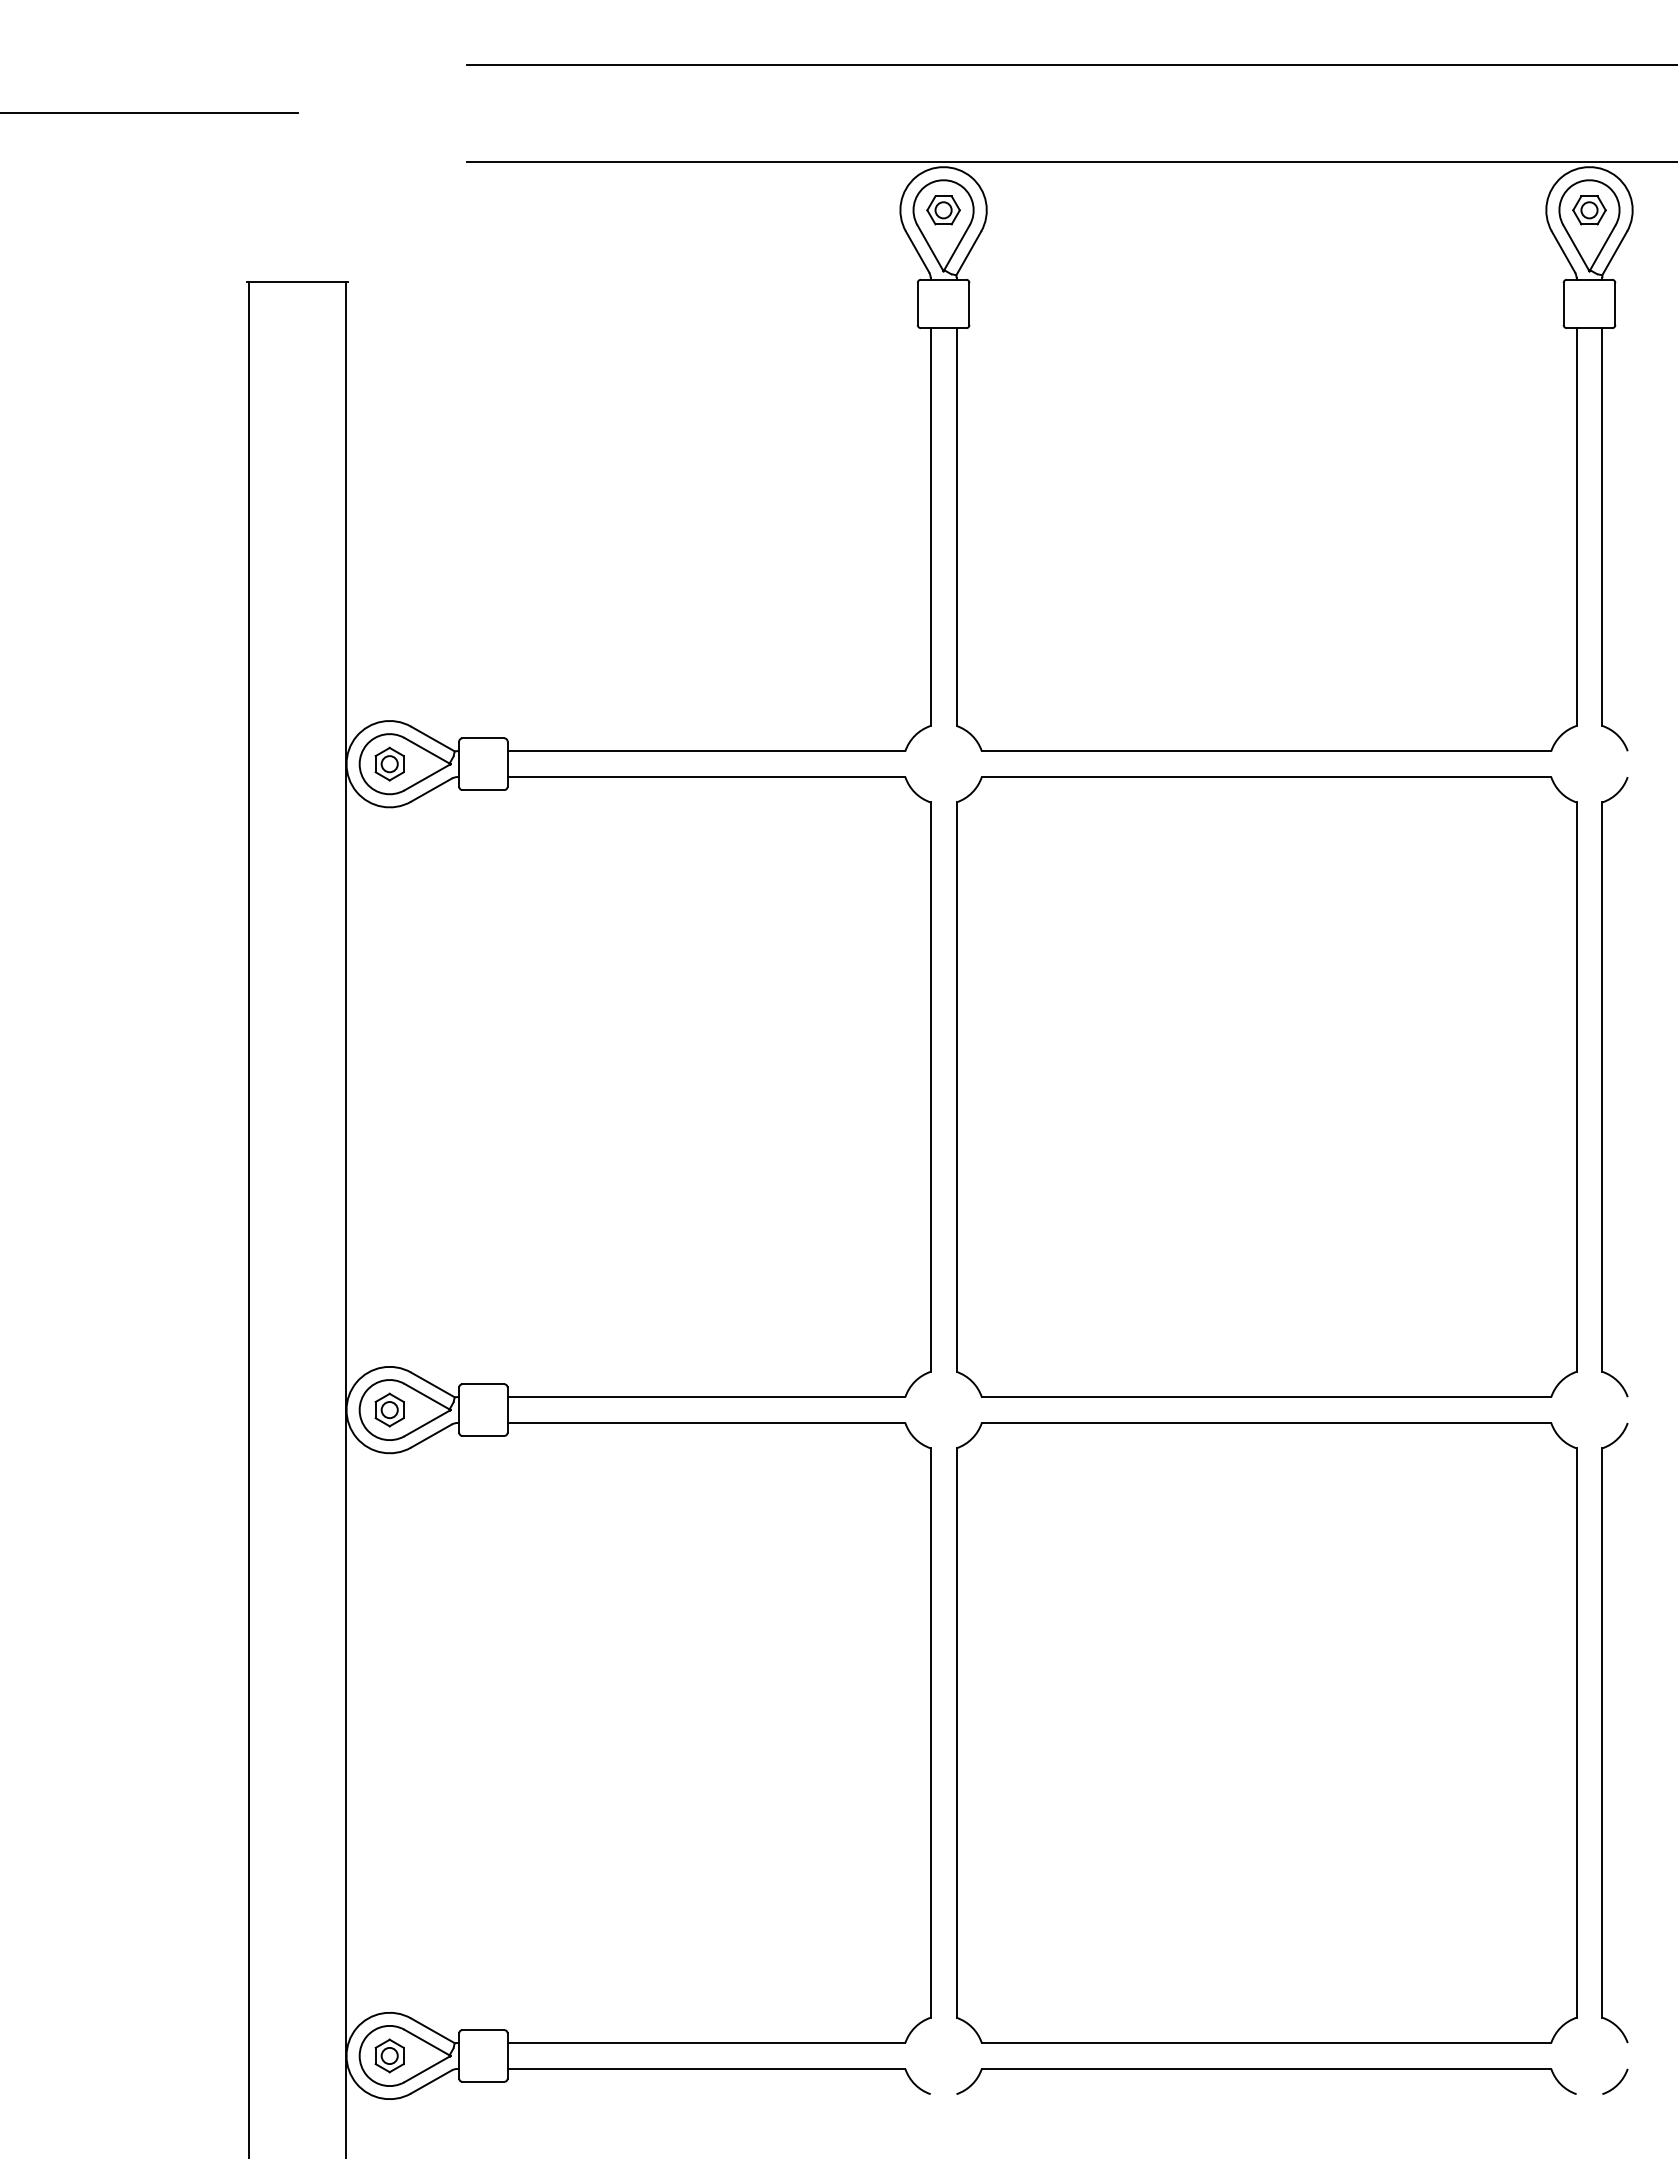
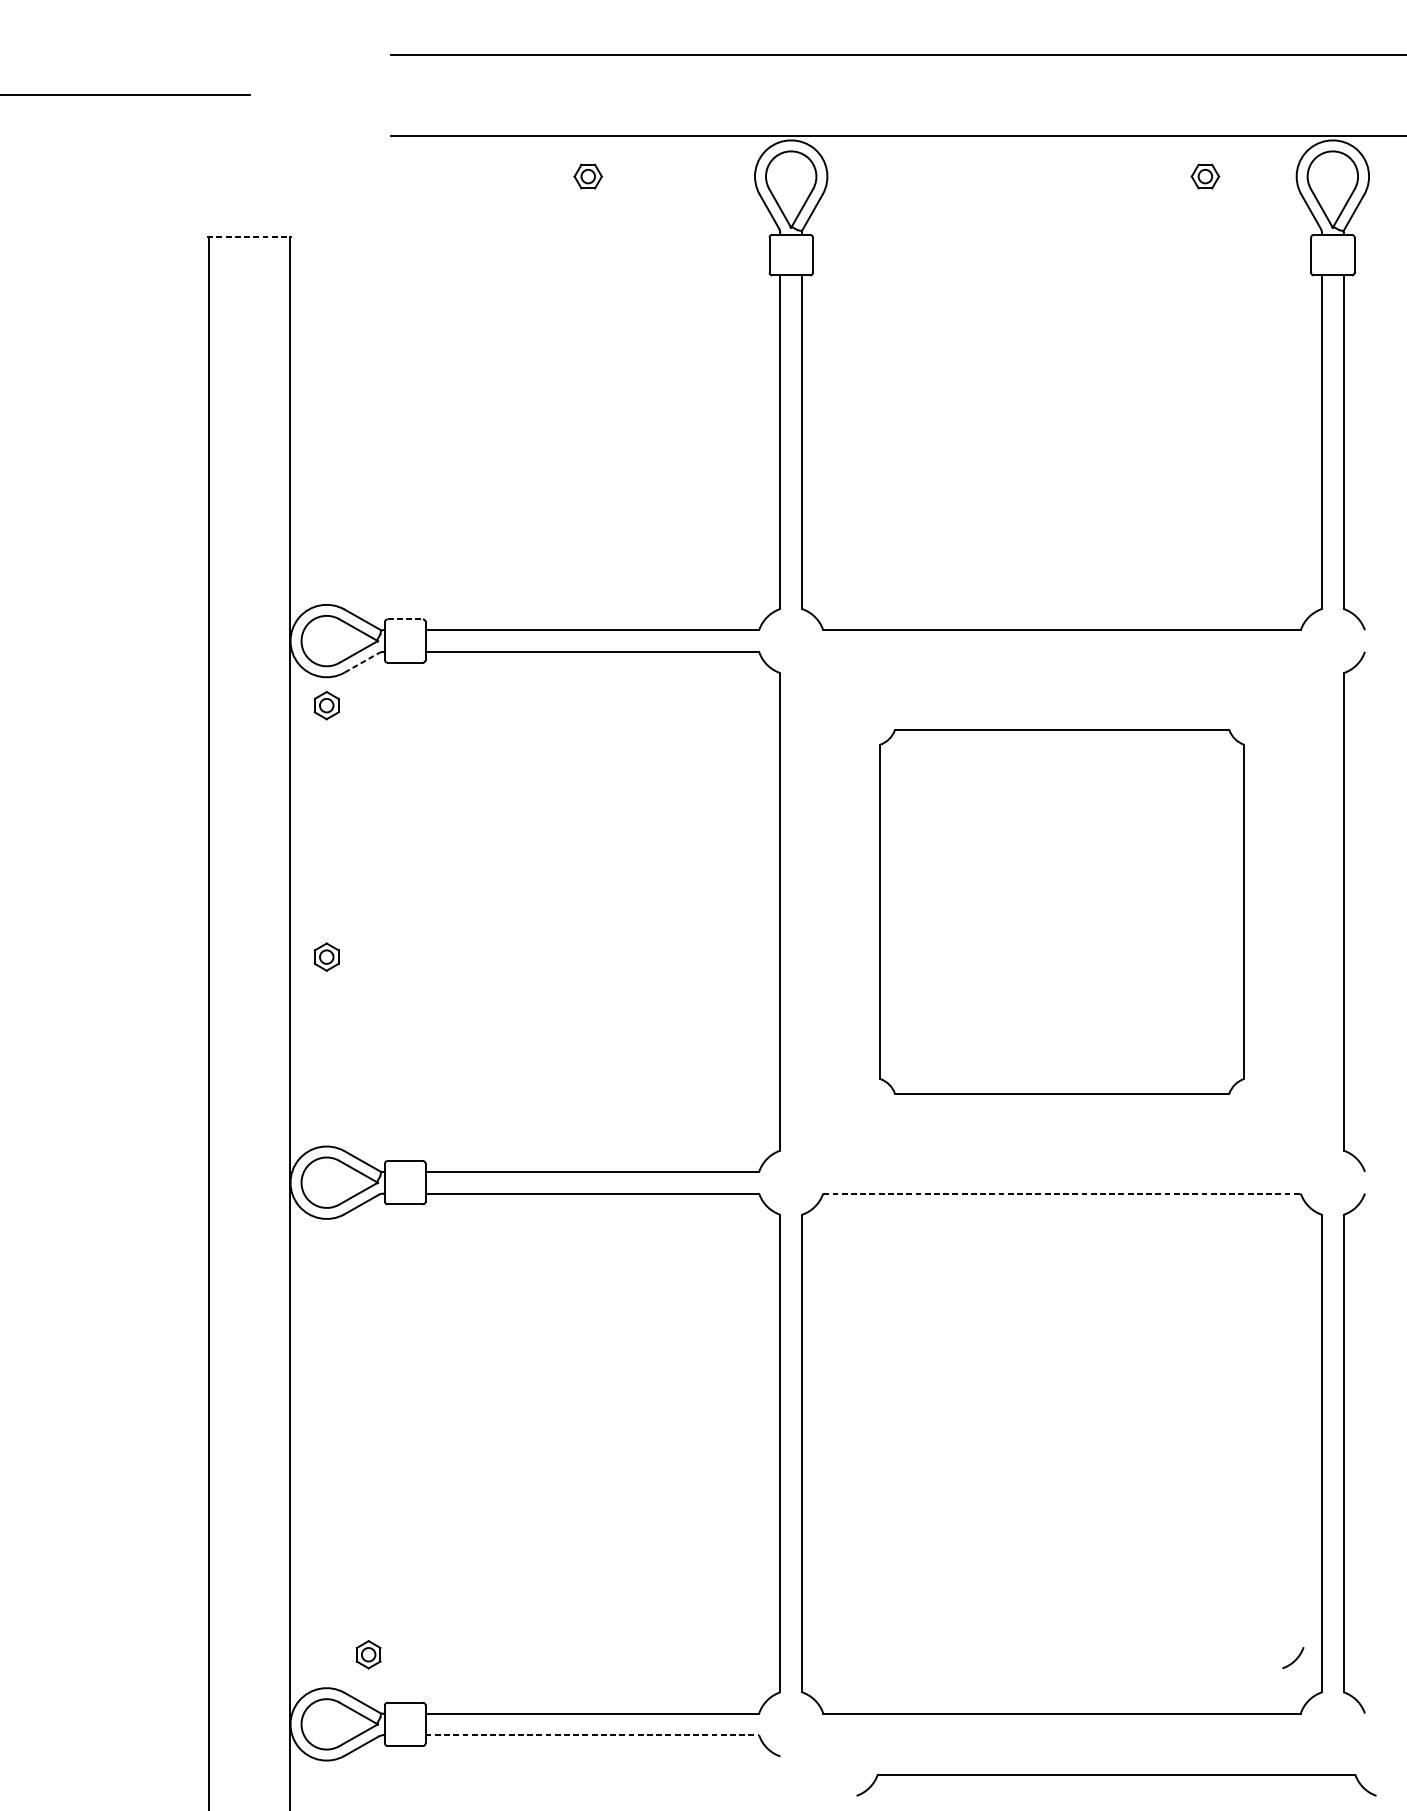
part: (943, 210) -> (588, 176), moved
part: (1589, 210) -> (1205, 176), moved
line: (297, 282) -> (249, 237), solid -> dashed
line: (483, 738) -> (405, 619), solid -> dashed
part: (389, 763) -> (326, 705), moved
line: (431, 789) -> (361, 662), solid -> dashed
part: (1266, 1086) -> (1062, 911), size x0.7
part: (389, 1409) -> (326, 956), moved
line: (1266, 1423) -> (1062, 1193), solid -> dashed
part: (389, 2055) -> (368, 1654), moved
line: (706, 2068) -> (592, 1734), solid -> dashed
part: (1266, 2069) -> (1116, 1775), moved
arc: (1617, 2083) -> (1295, 1659), moved

